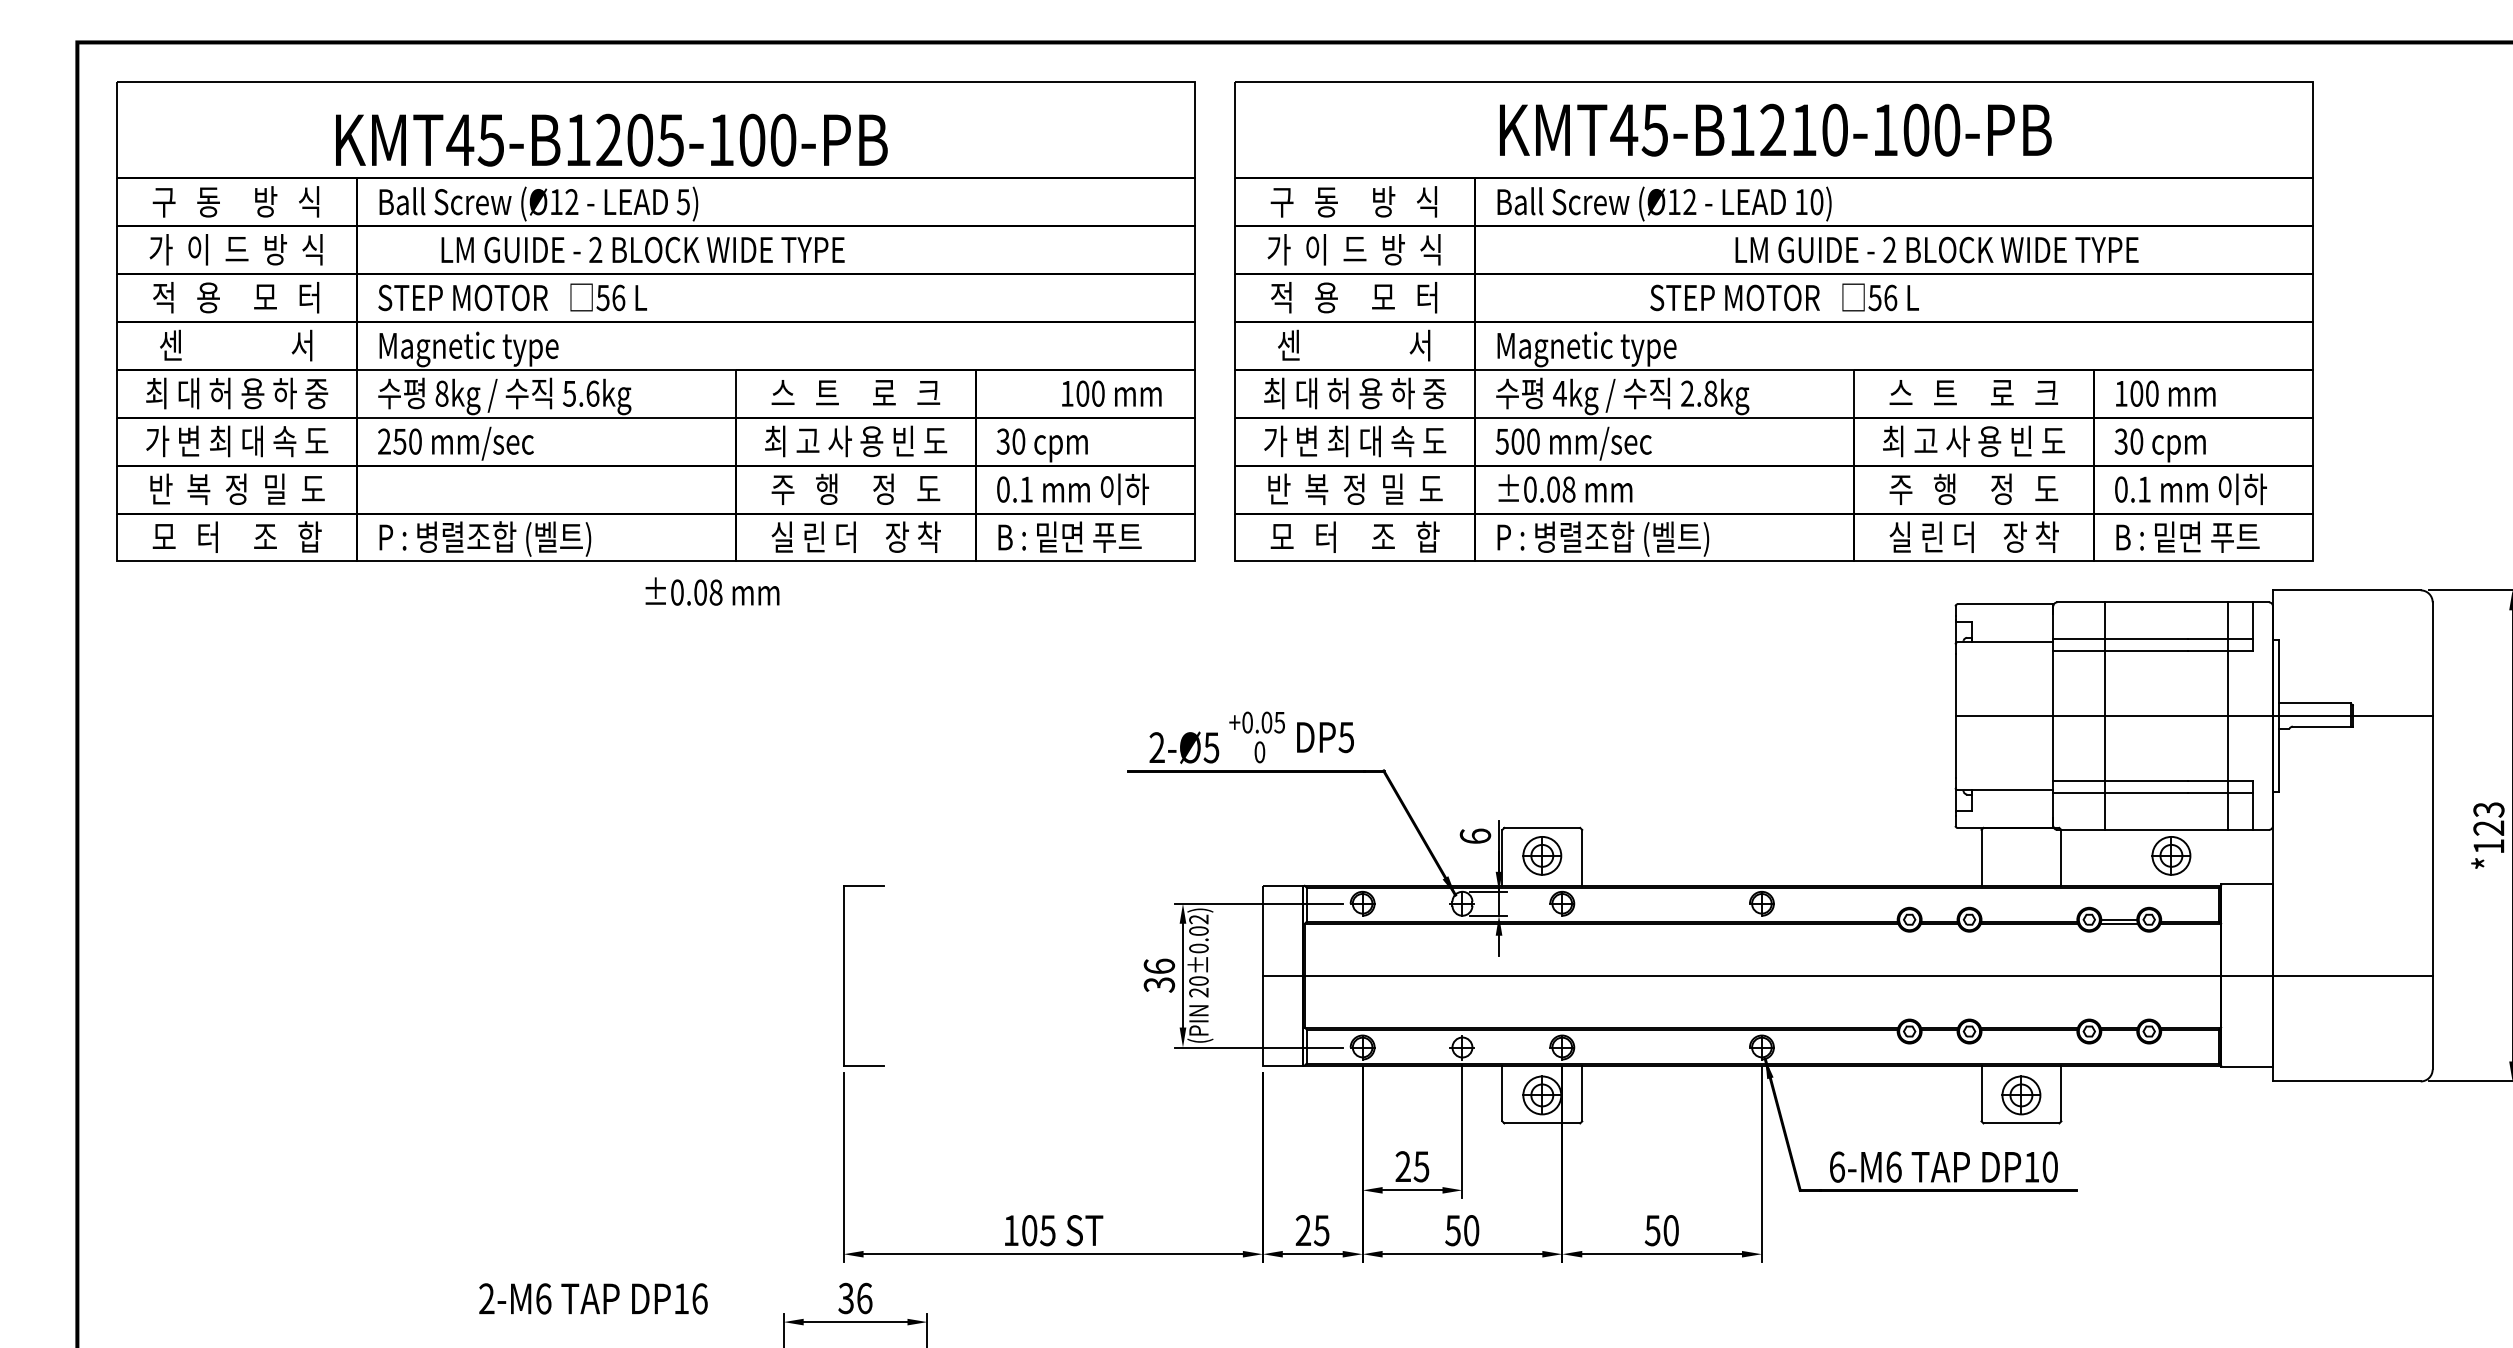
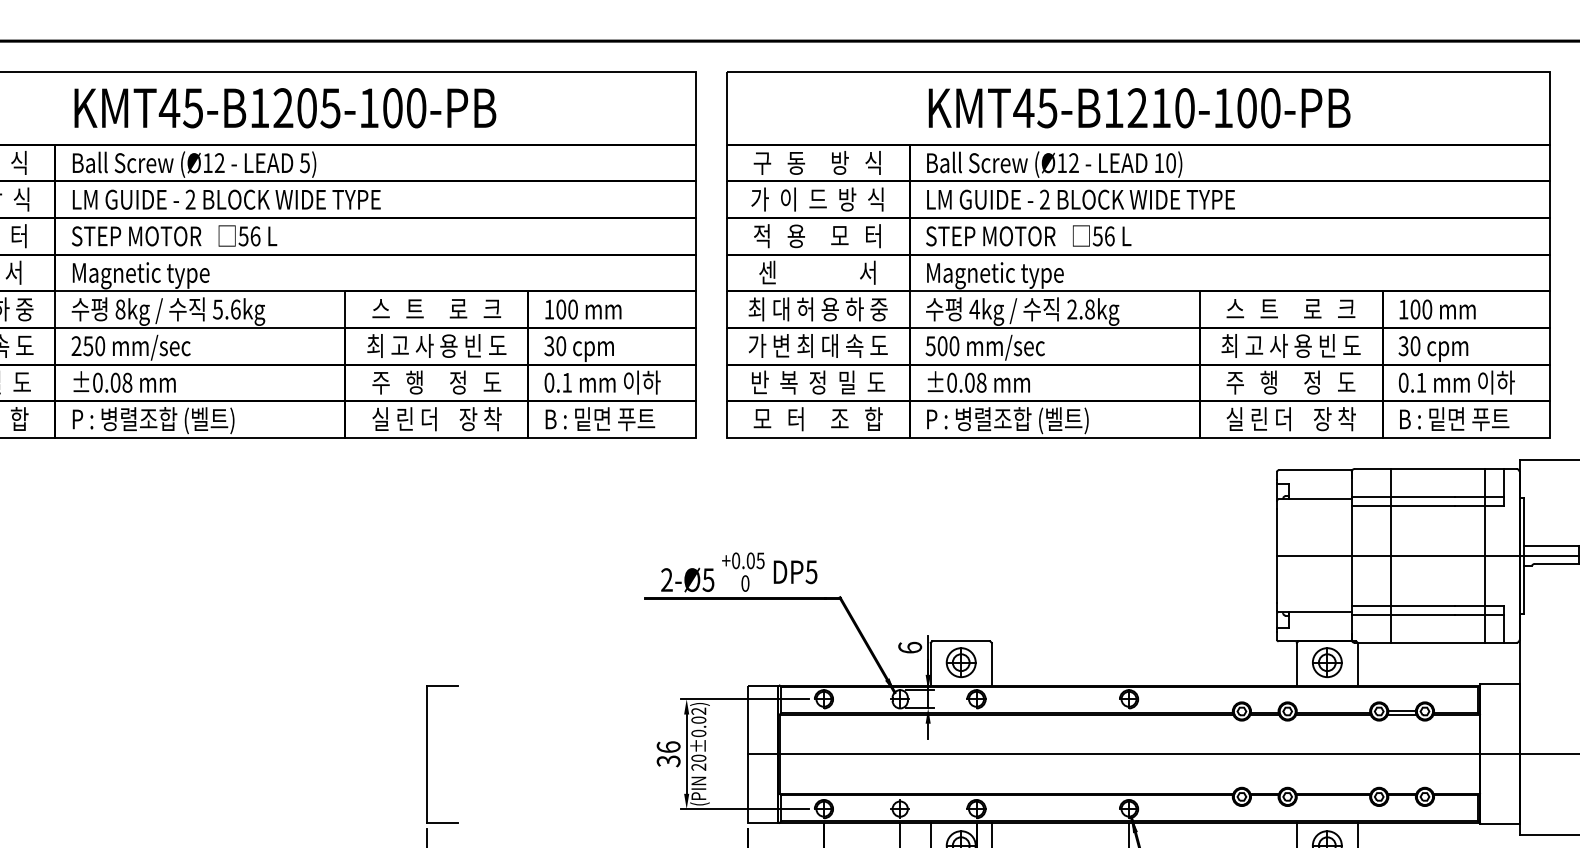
text: (611, 139) -> (285, 107), moved
text: (642, 249) -> (226, 199), moved
text: (1936, 249) -> (1080, 199), moved
text: (1784, 297) -> (1028, 236), moved
text: (1111, 393) -> (583, 309), moved
text: (712, 591) -> (124, 381), moved
part: (2171, 855) -> (1327, 662), moved

